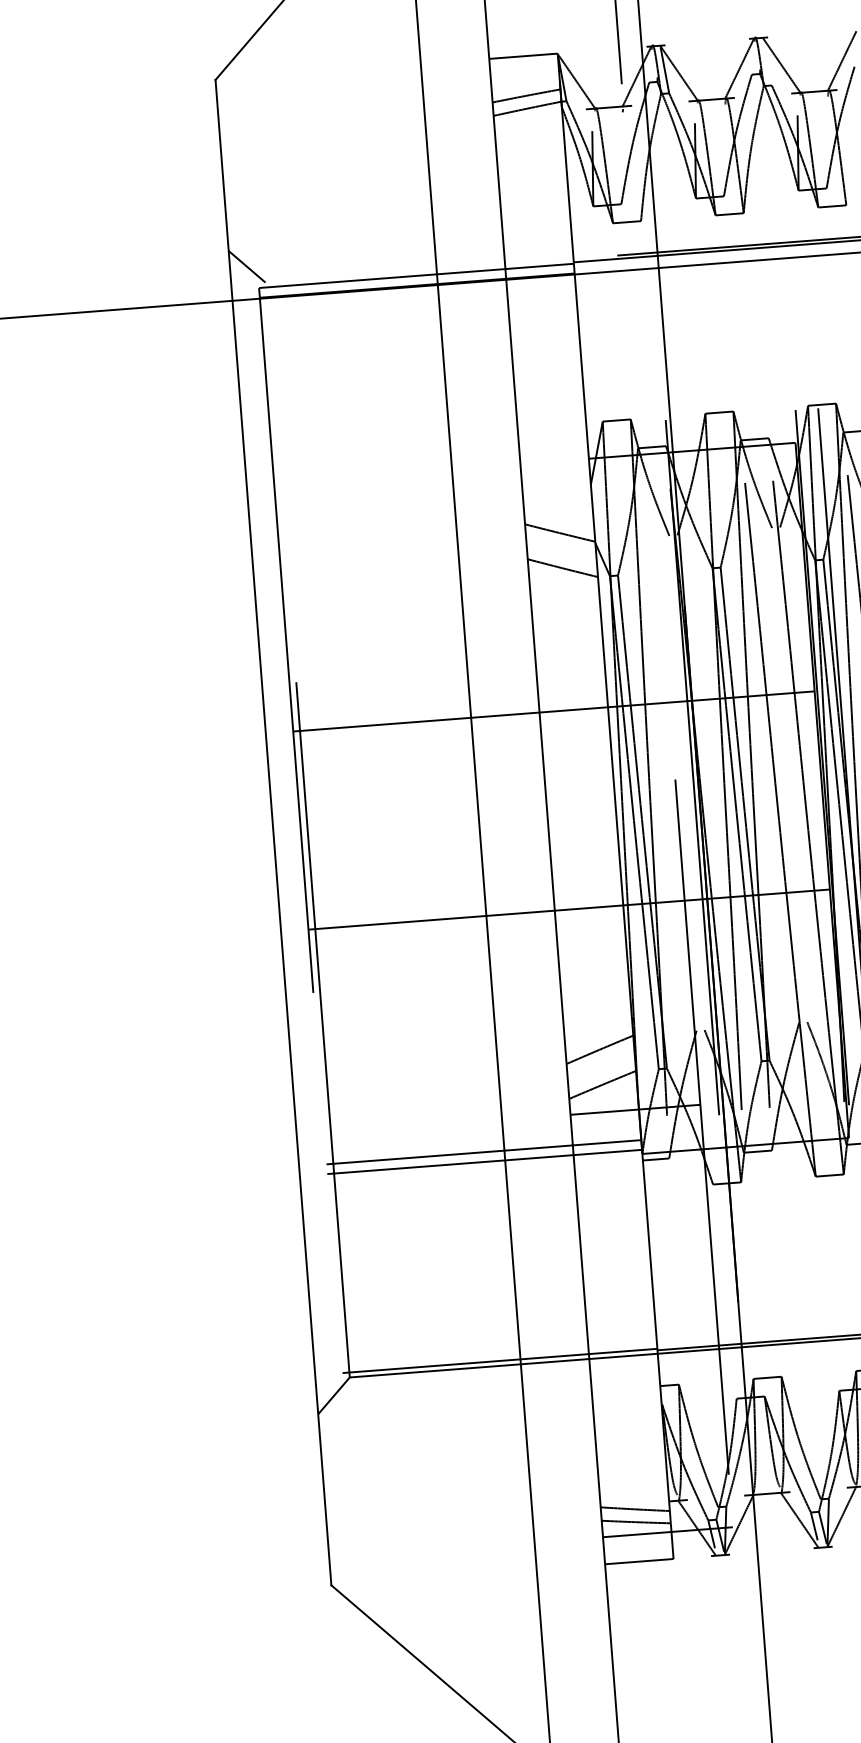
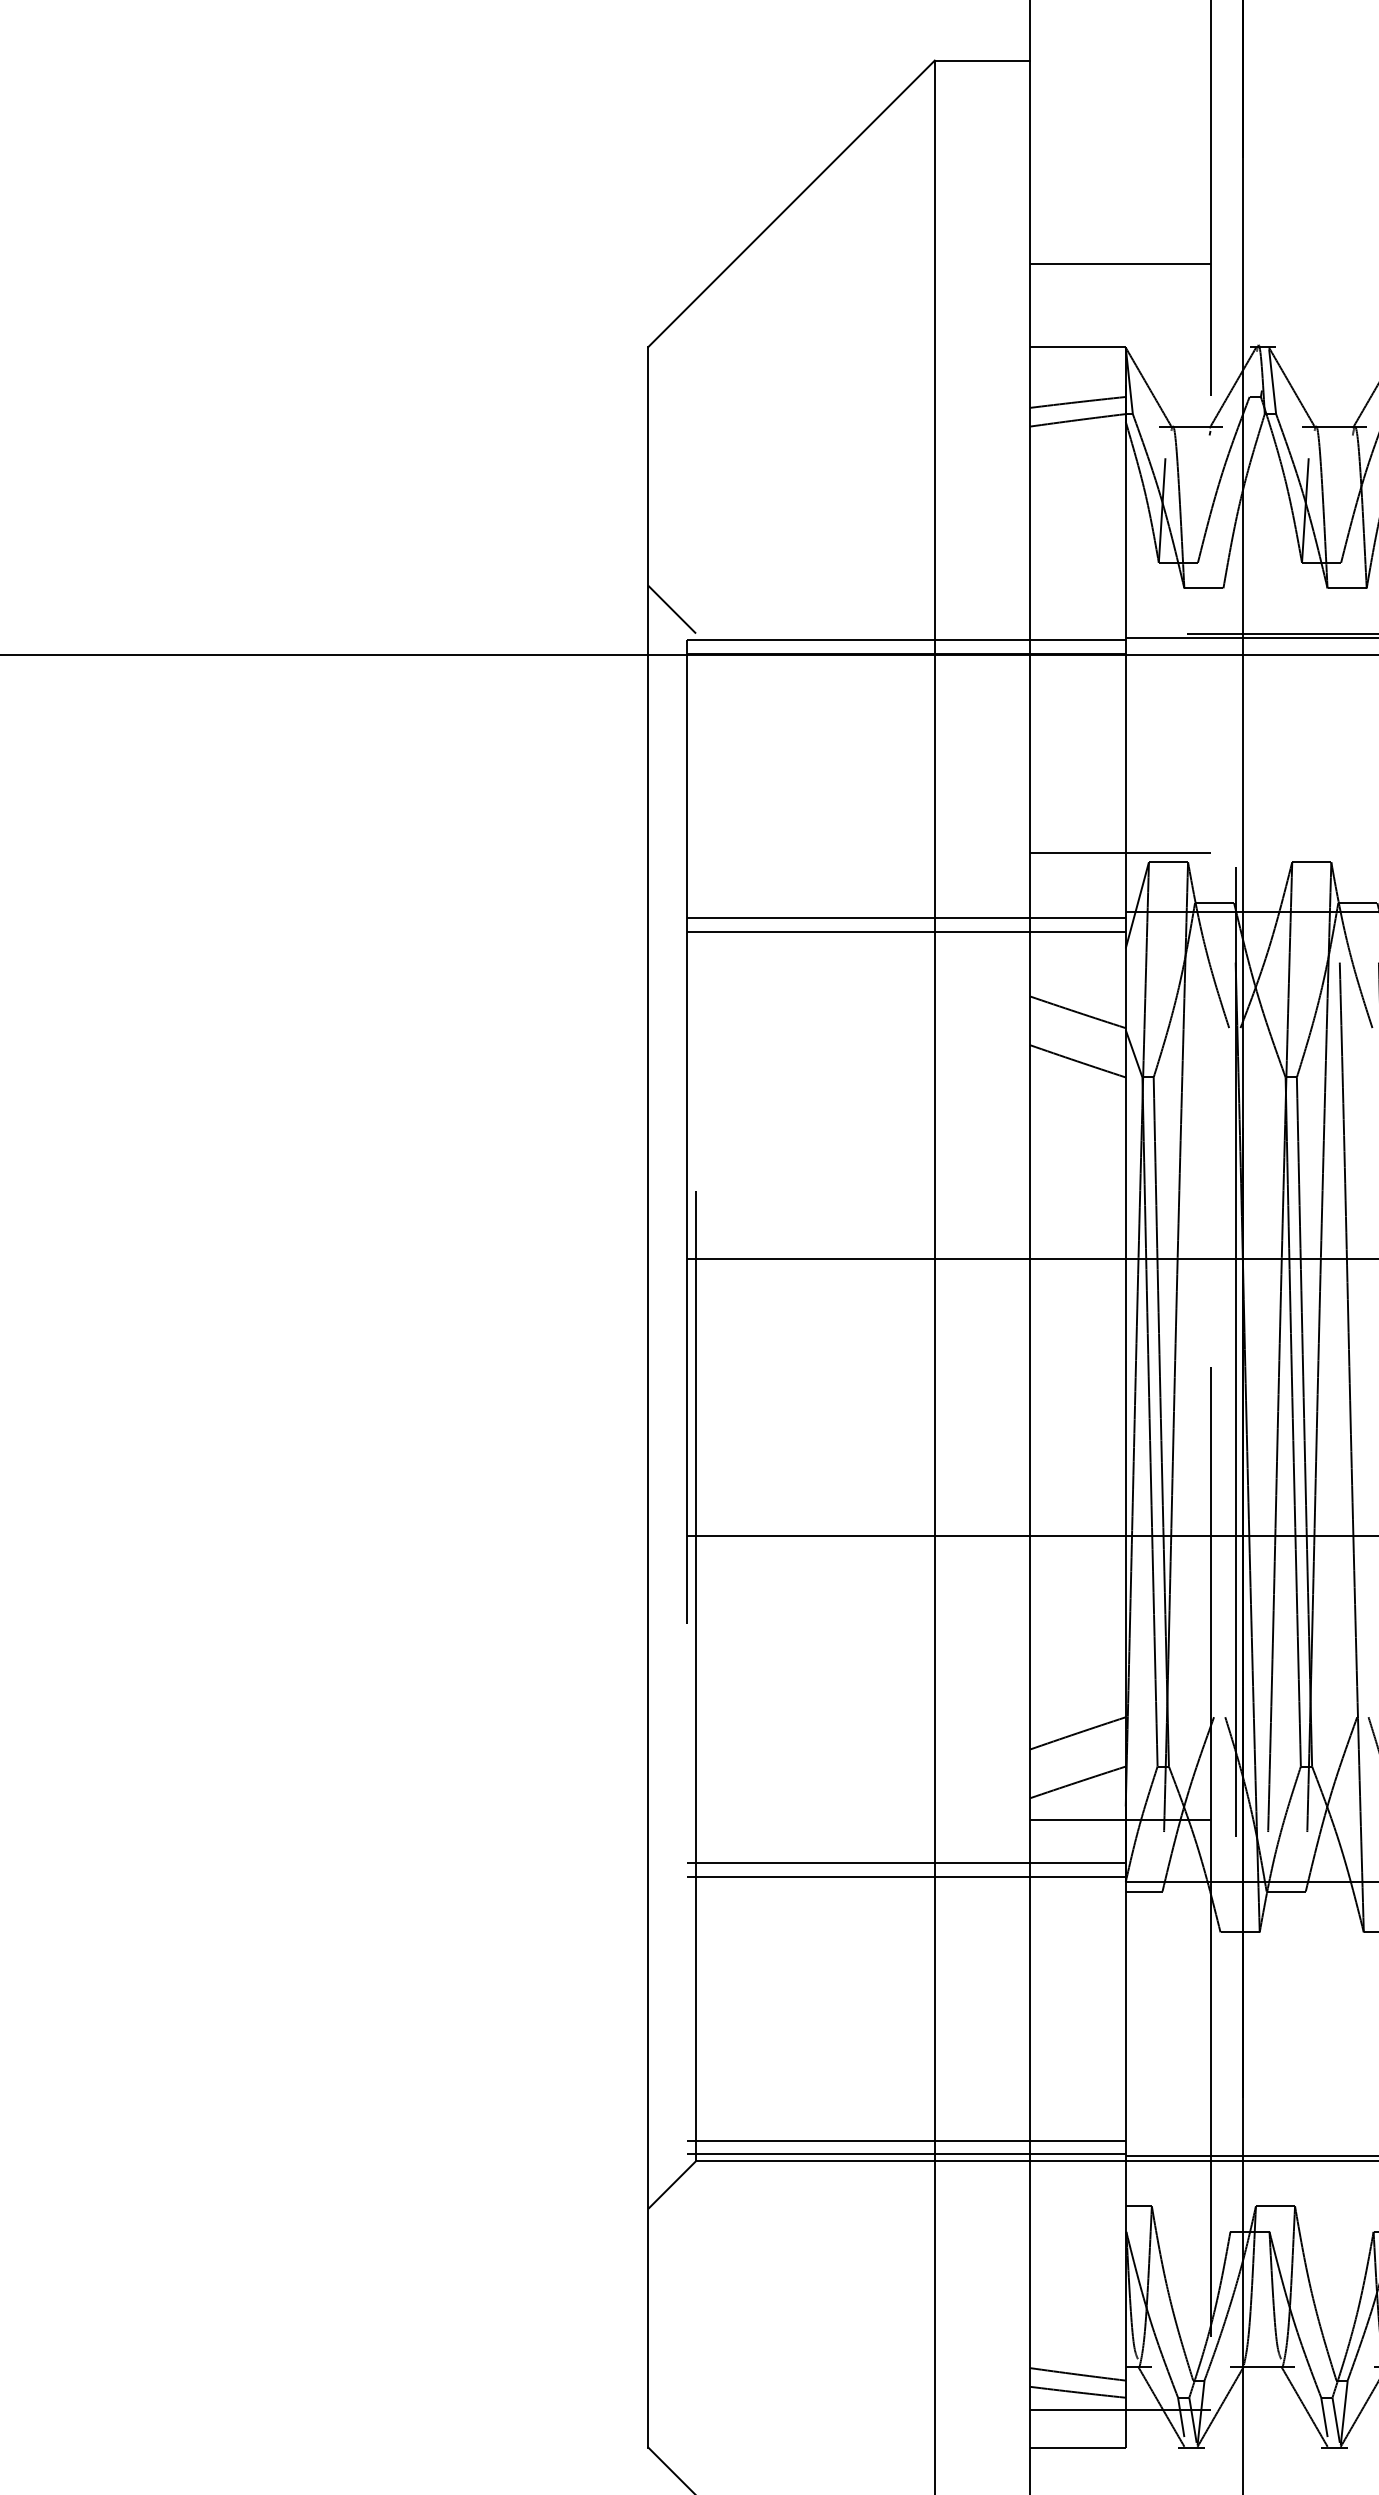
line: (581, 416) -> (1120, 852), added
line: (431, 475) -> (905, 918), added
line: (432, 484) -> (905, 931), added
line: (498, 1351) -> (905, 2140), added

